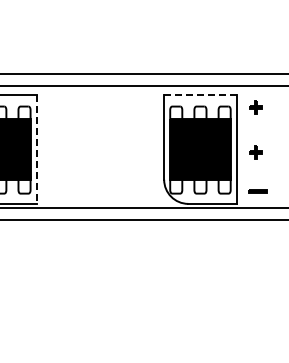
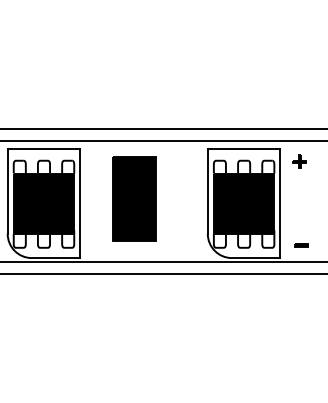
line: (200, 95) -> (244, 149), dashed -> solid
part: (90, 144) -> (134, 198), added
line: (36, 150) -> (80, 204), dashed -> solid
part: (255, 152) -> (299, 206), removed
part: (257, 191) -> (301, 245), size x0.71

